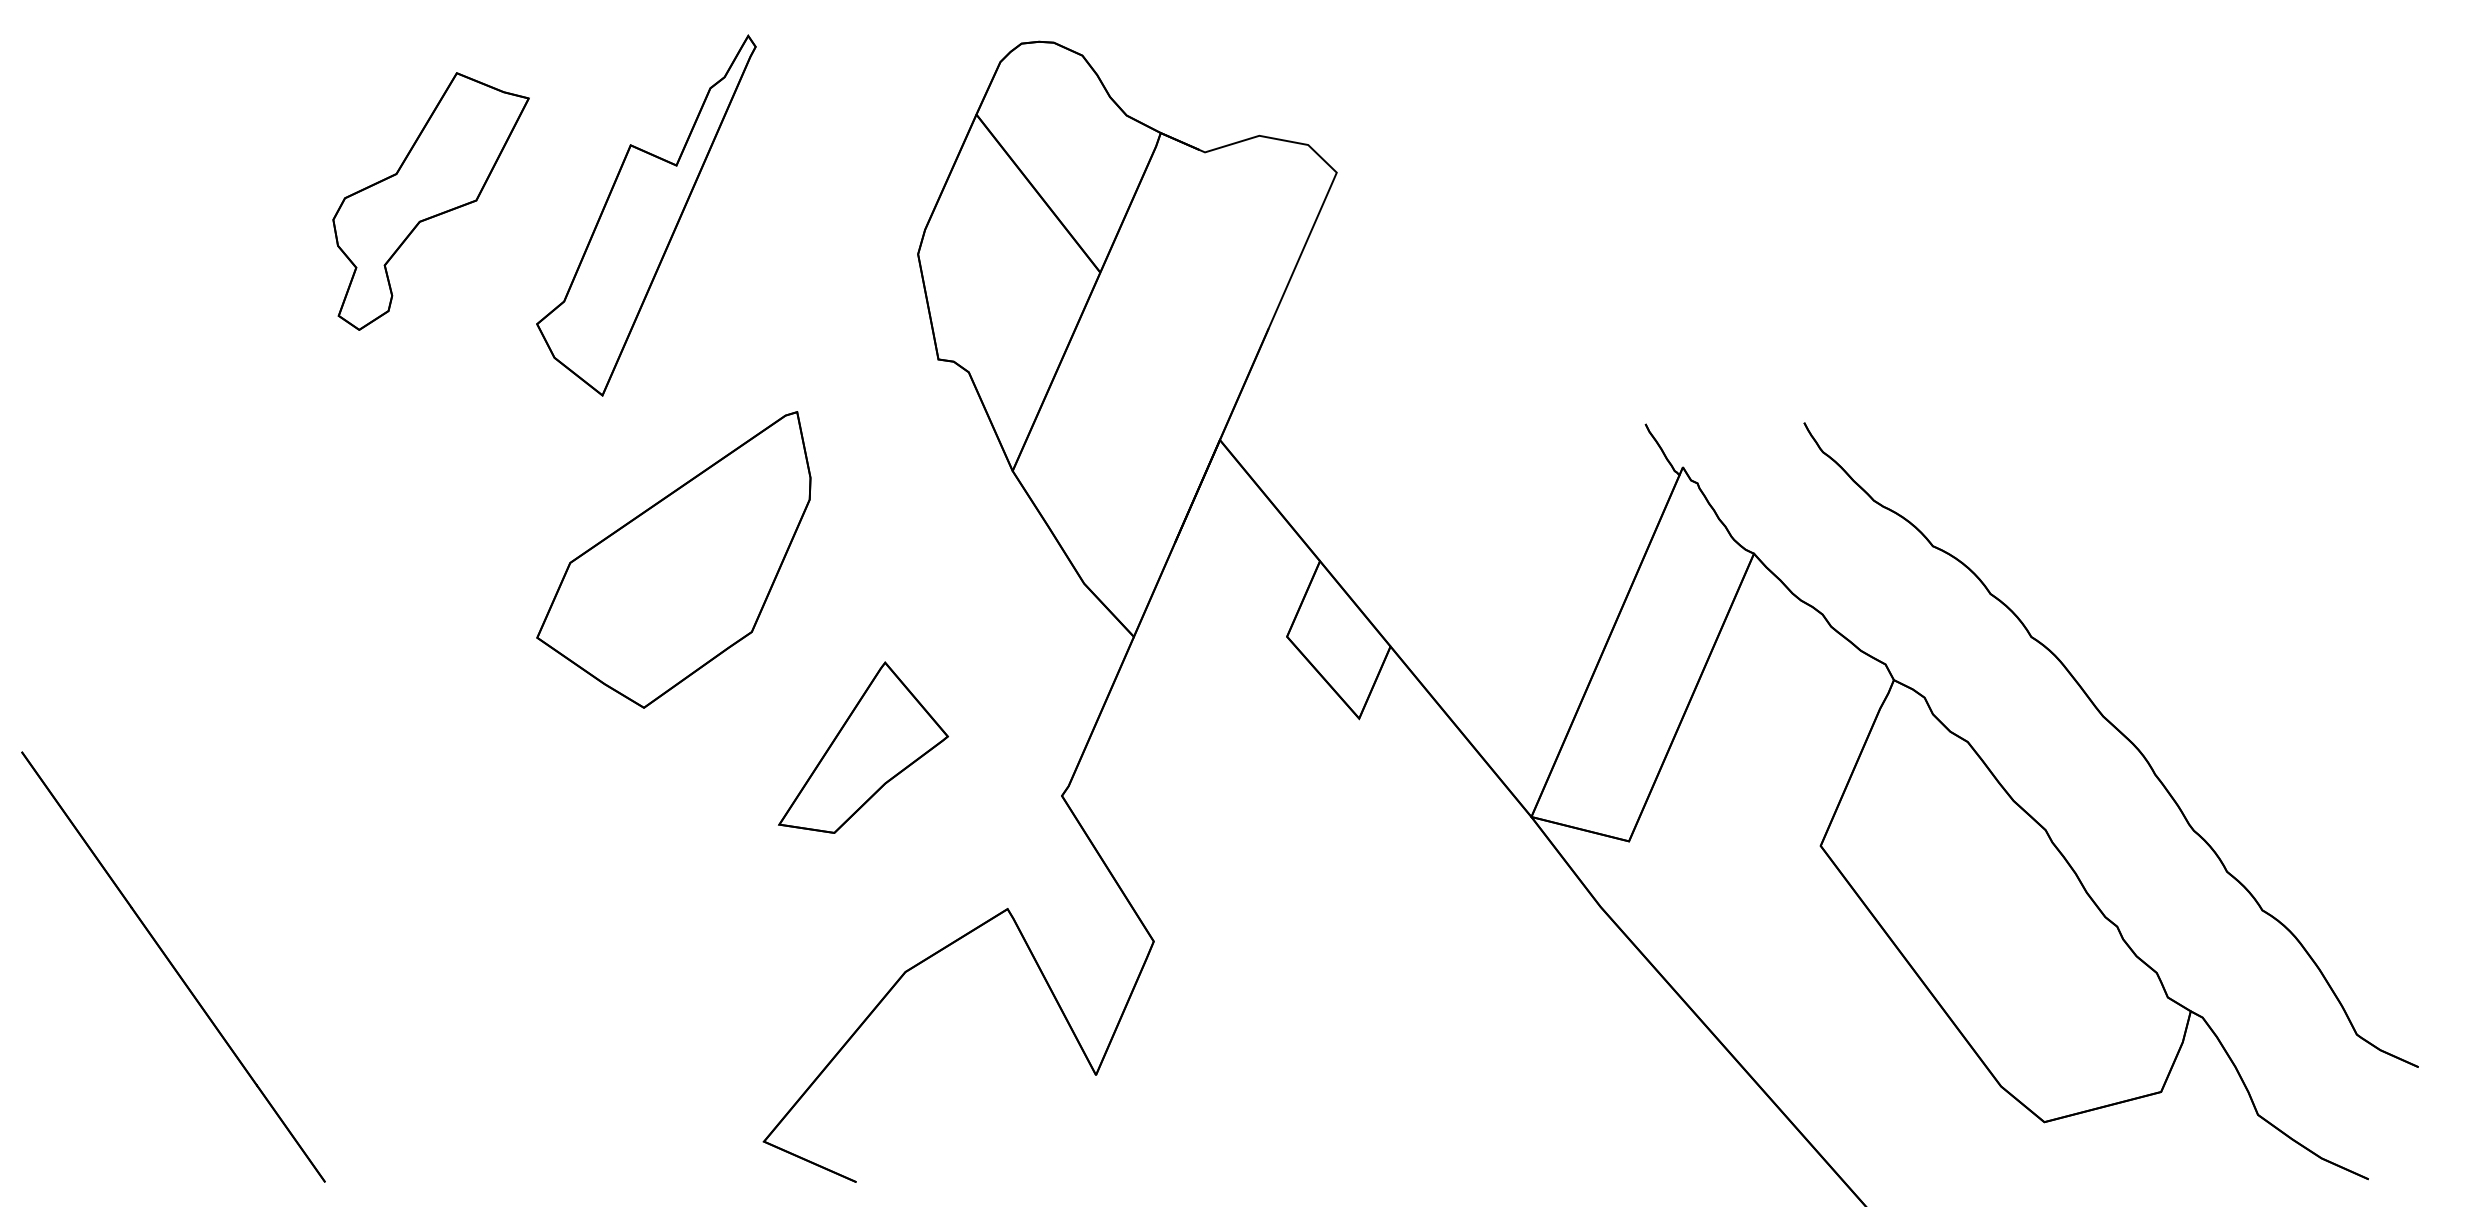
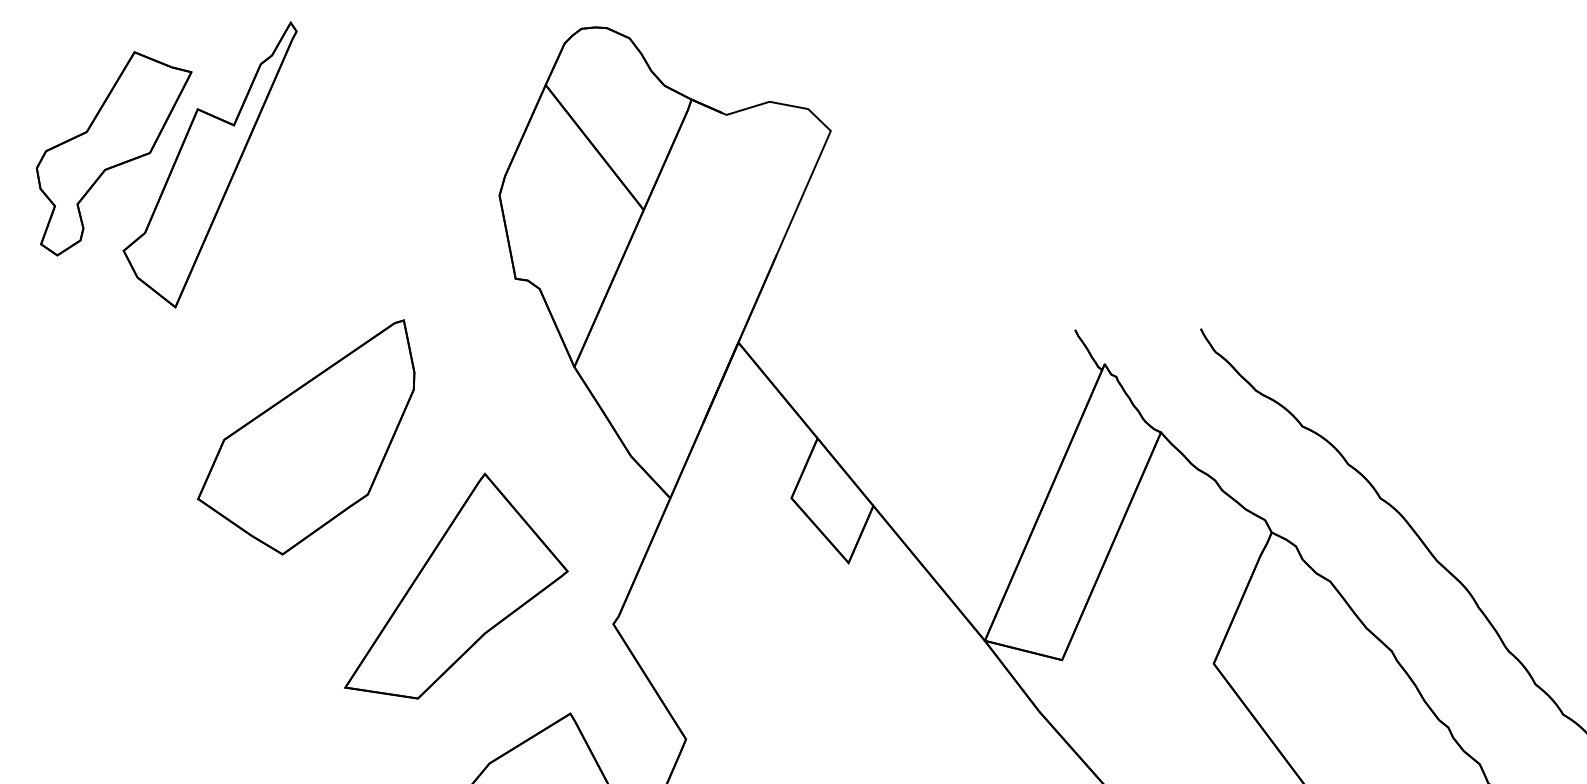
part: (646, 215) -> (210, 164), moved
part: (863, 747) -> (456, 585), size x1.67

